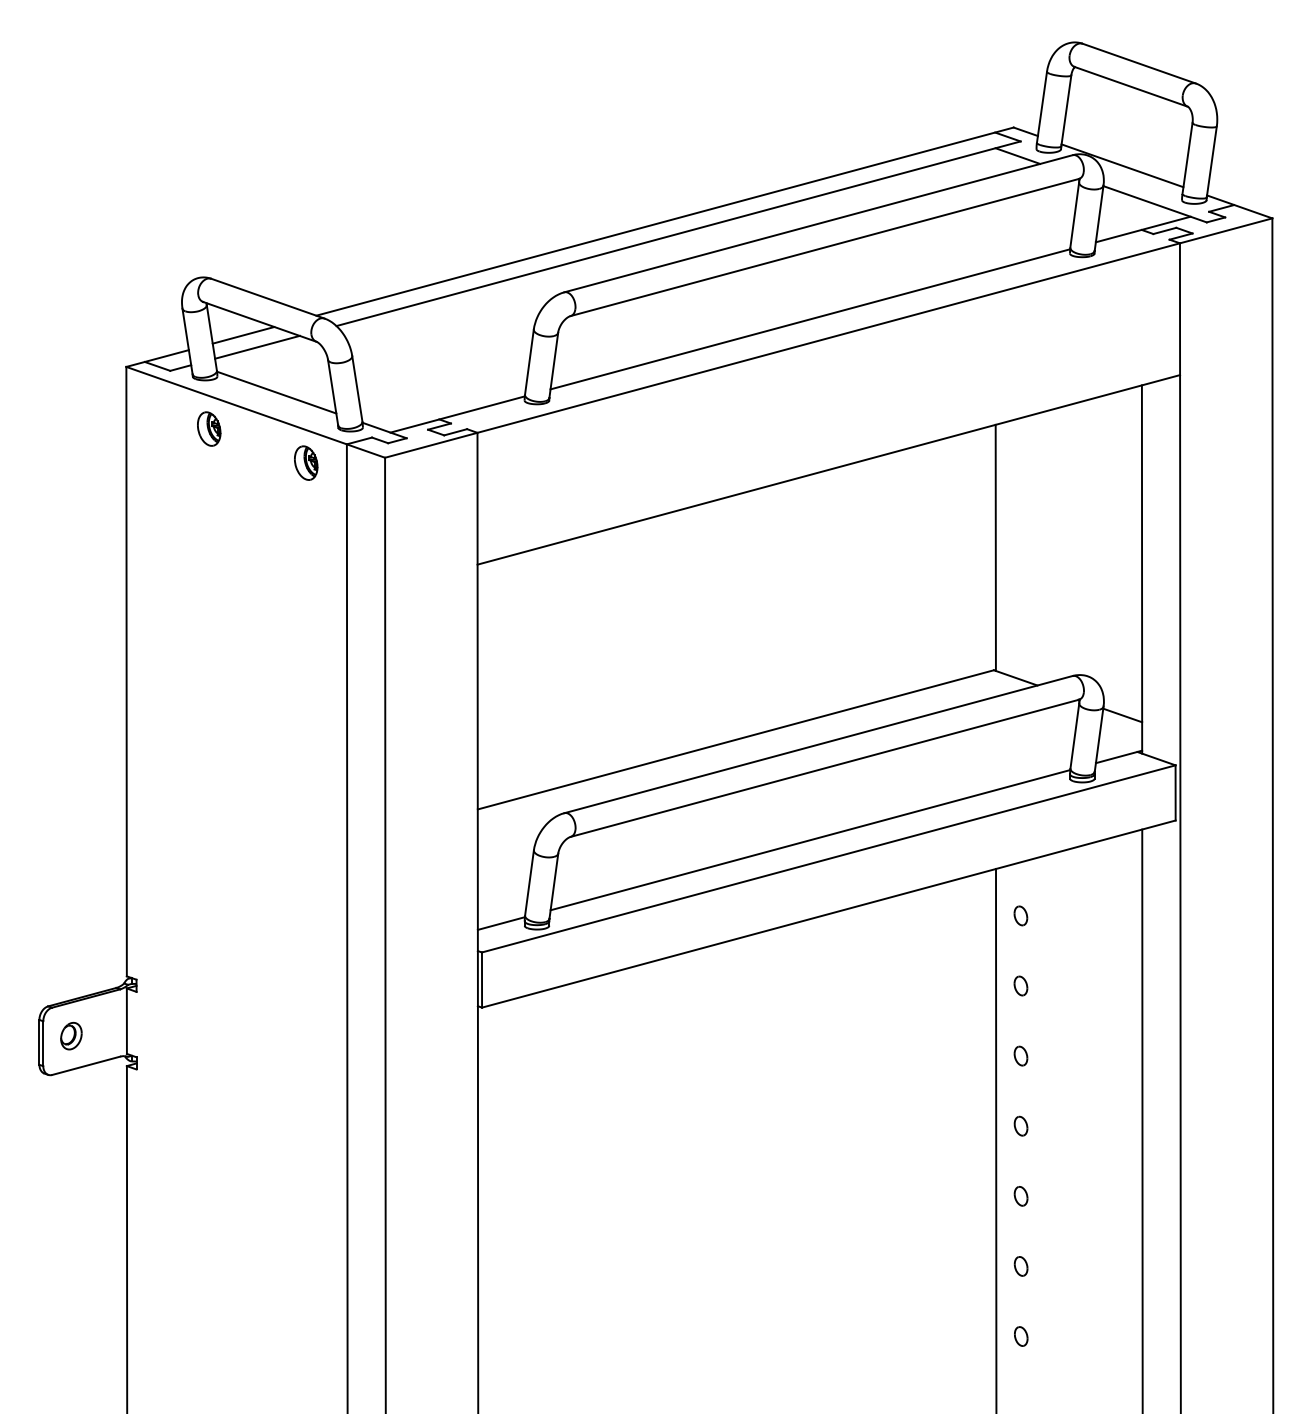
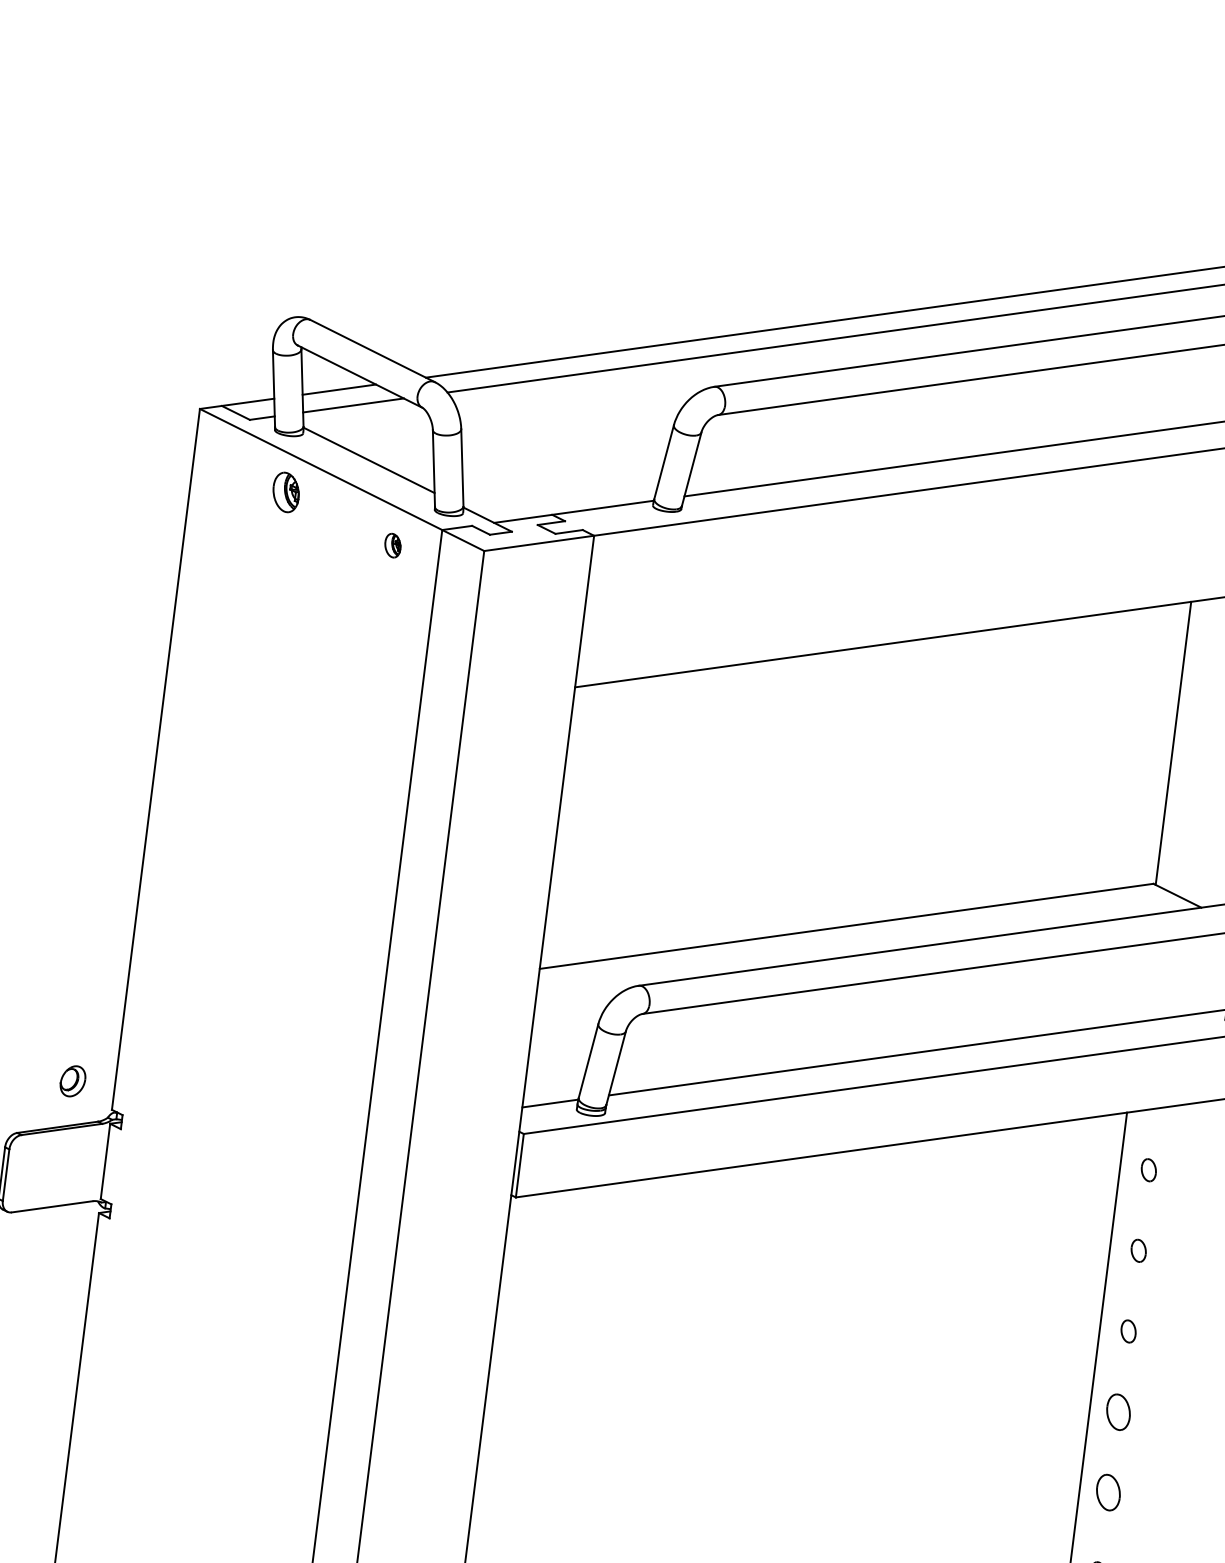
part: (306, 462) -> (393, 545), size x0.6
part: (71, 1035) -> (73, 1080), moved
part: (1020, 1125) -> (1117, 1411), size x1.6
part: (1020, 1196) -> (1107, 1492), size x1.6

